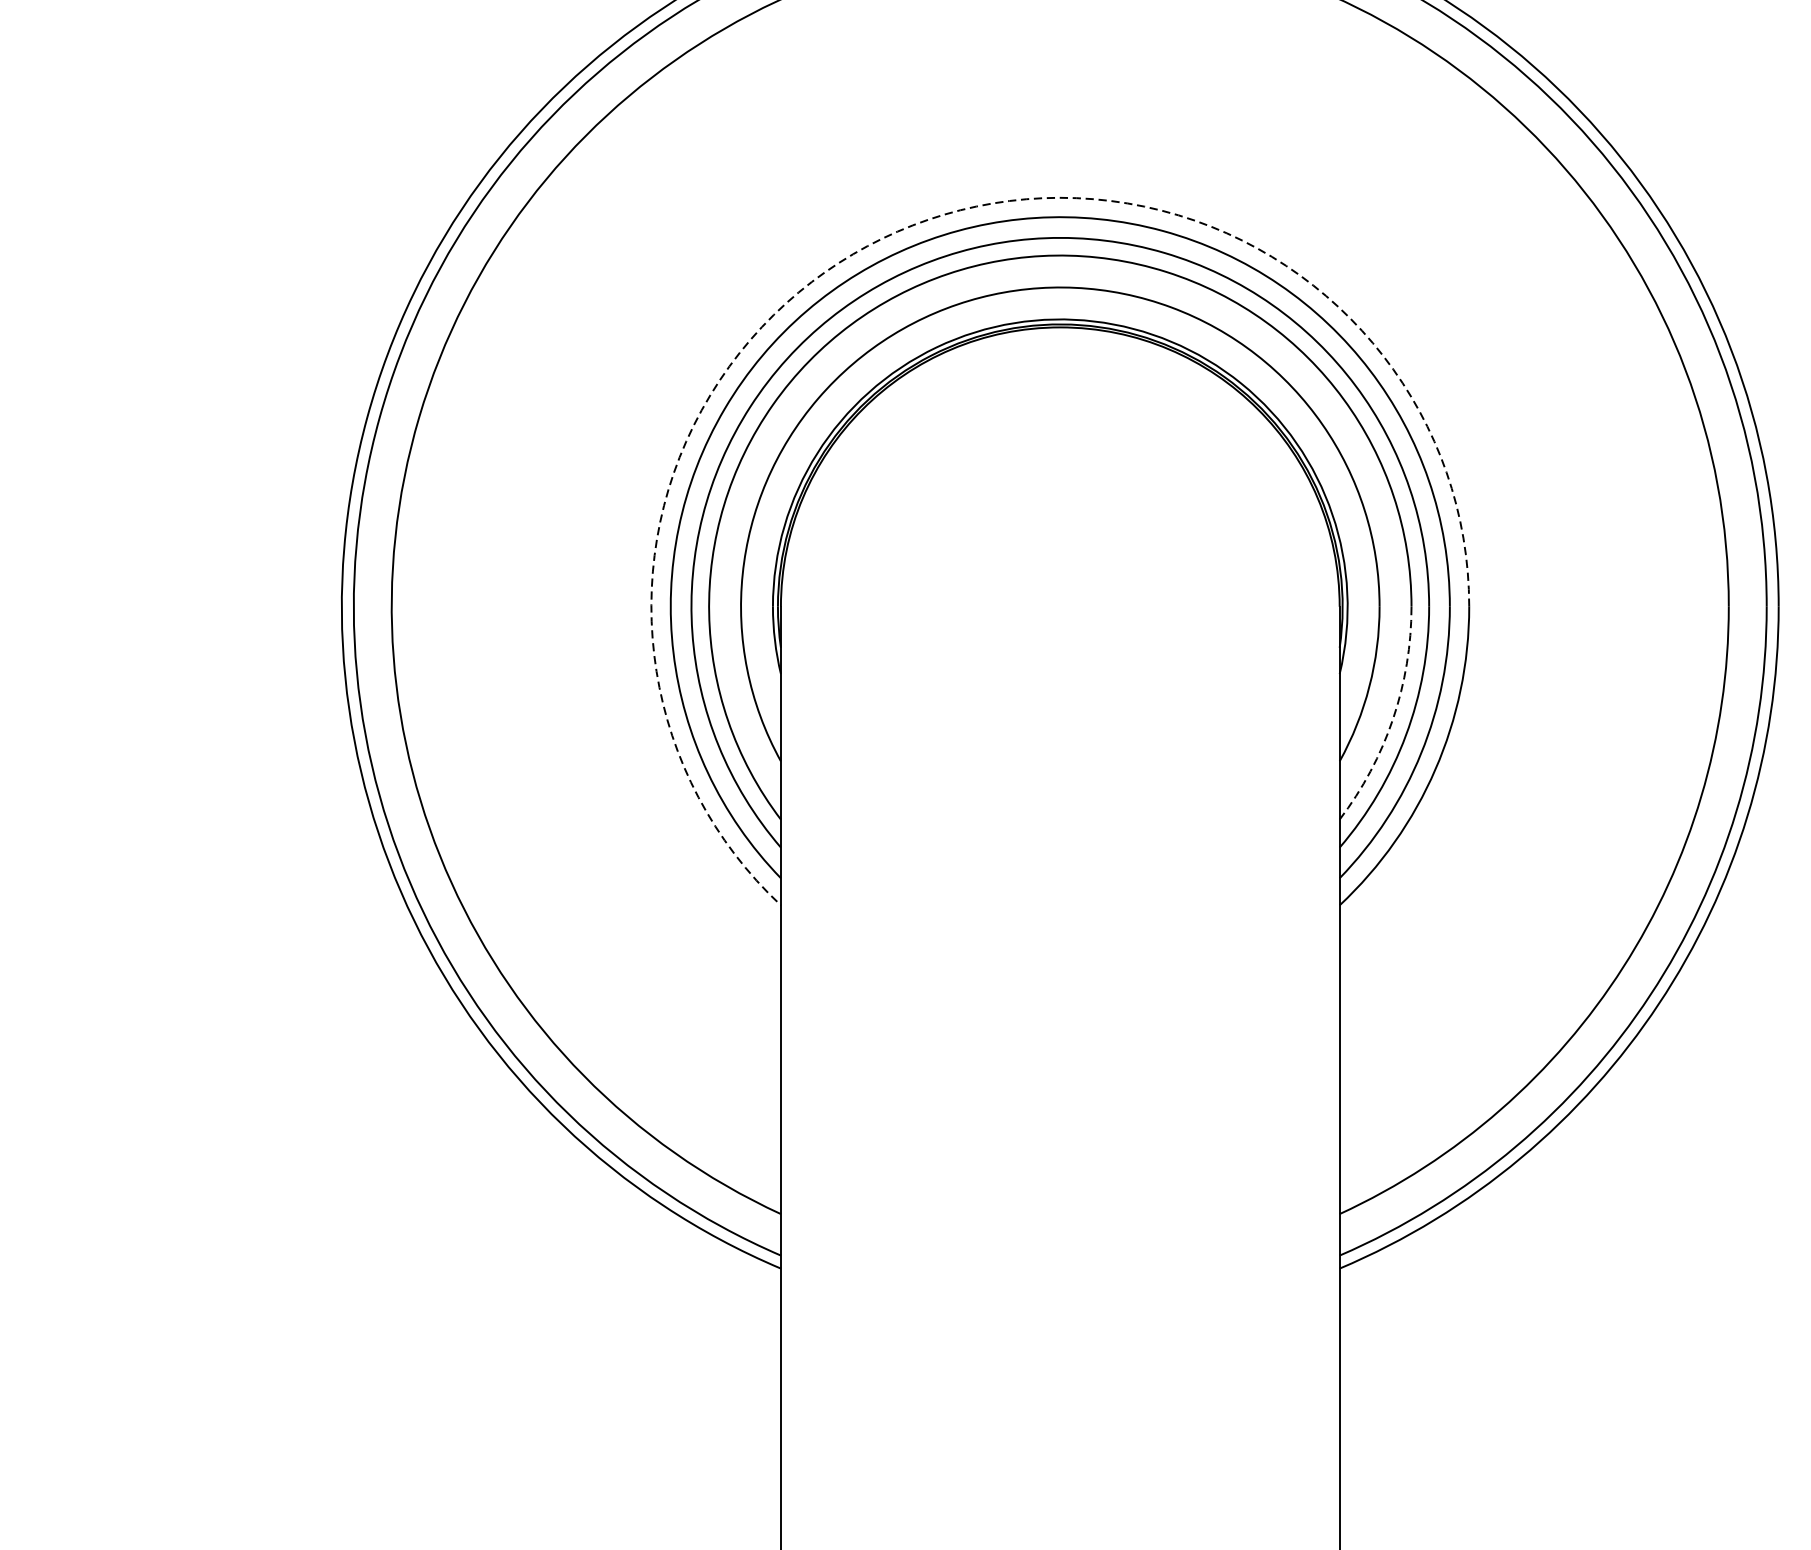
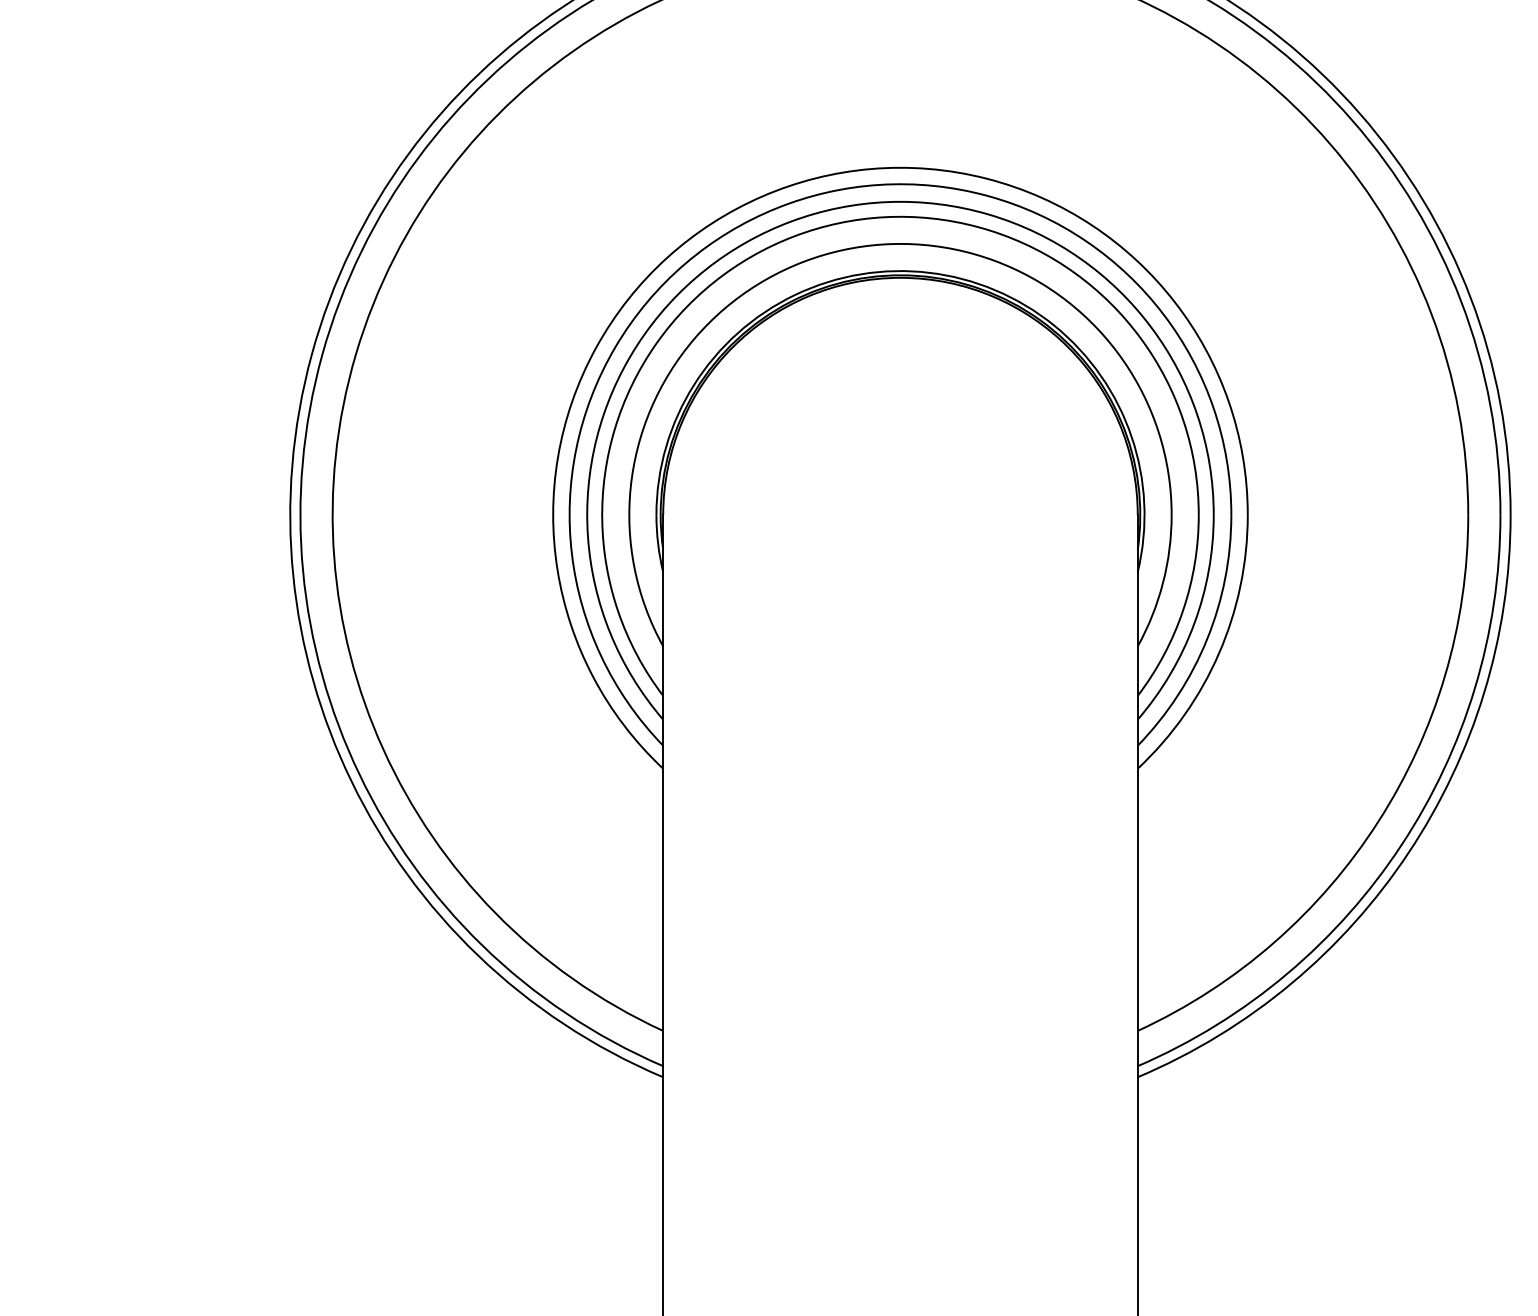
arc: (897, 231) -> (762, 196), dashed -> solid
arc: (1393, 719) -> (1183, 610), dashed -> solid

